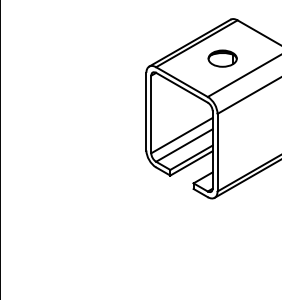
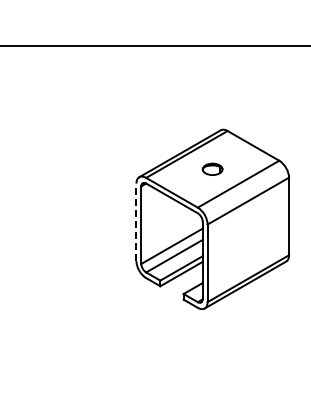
part: (222, 58) -> (212, 169), size x0.7
line: (146, 111) -> (136, 222), solid -> dashed

